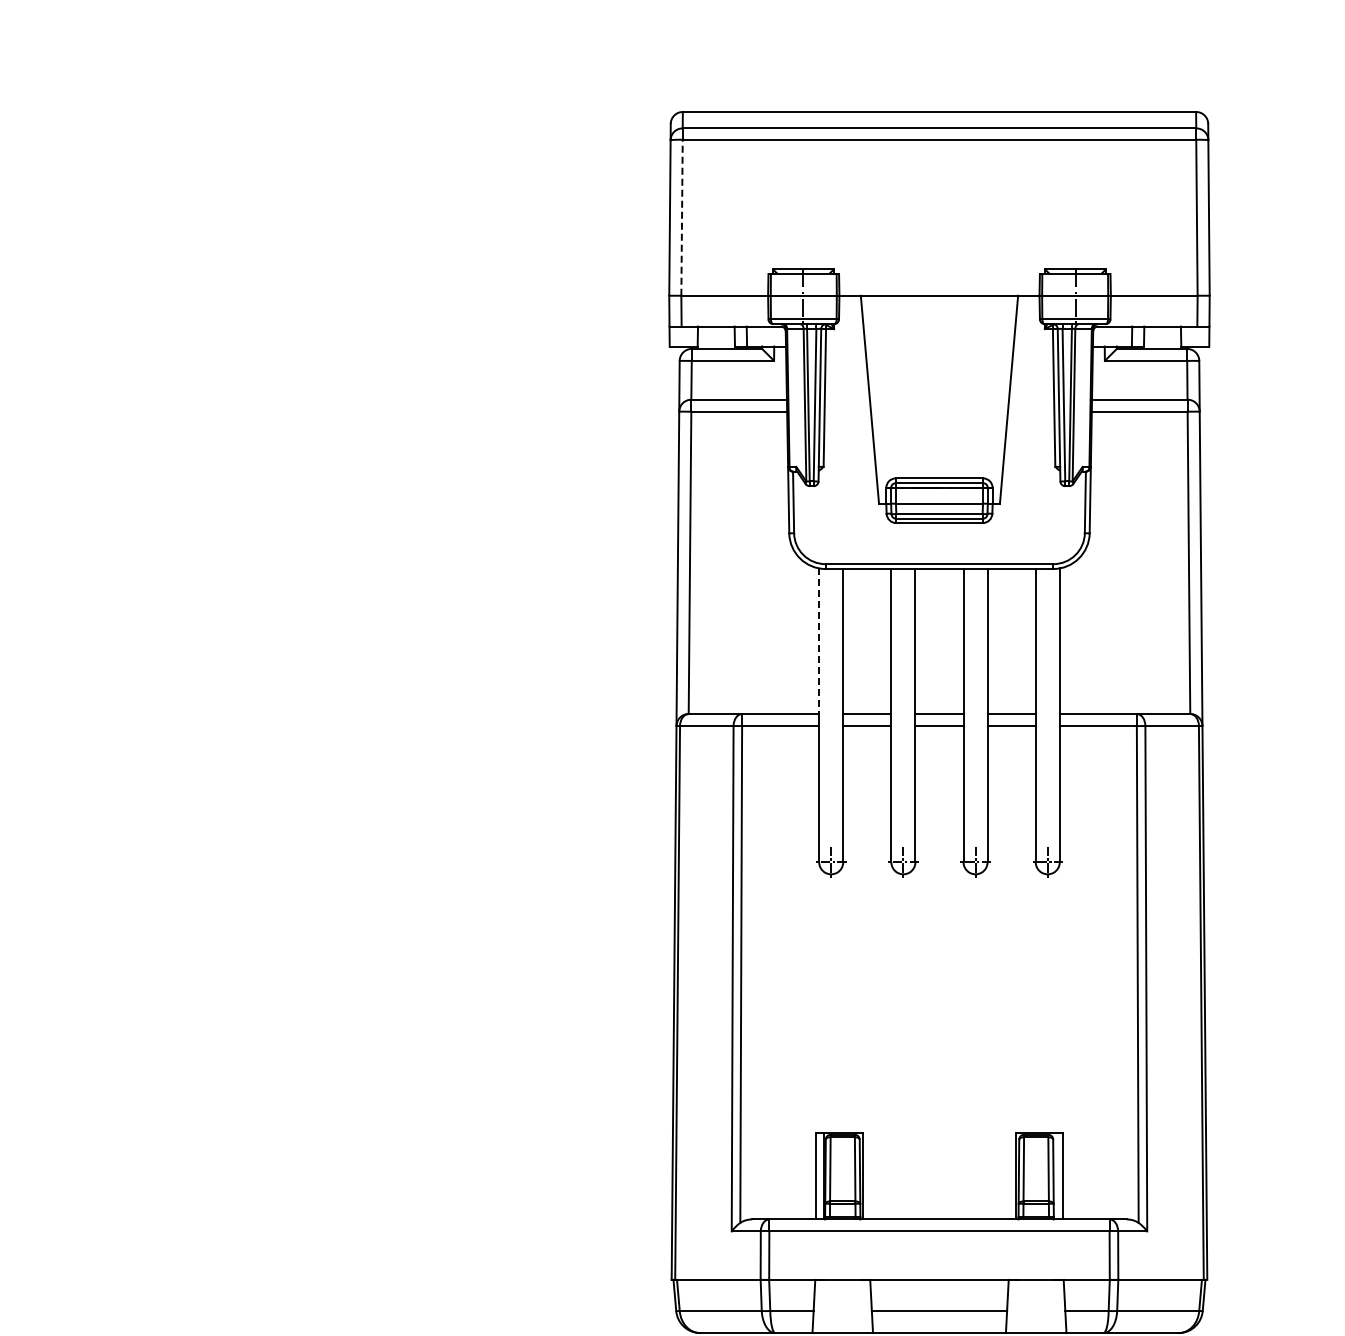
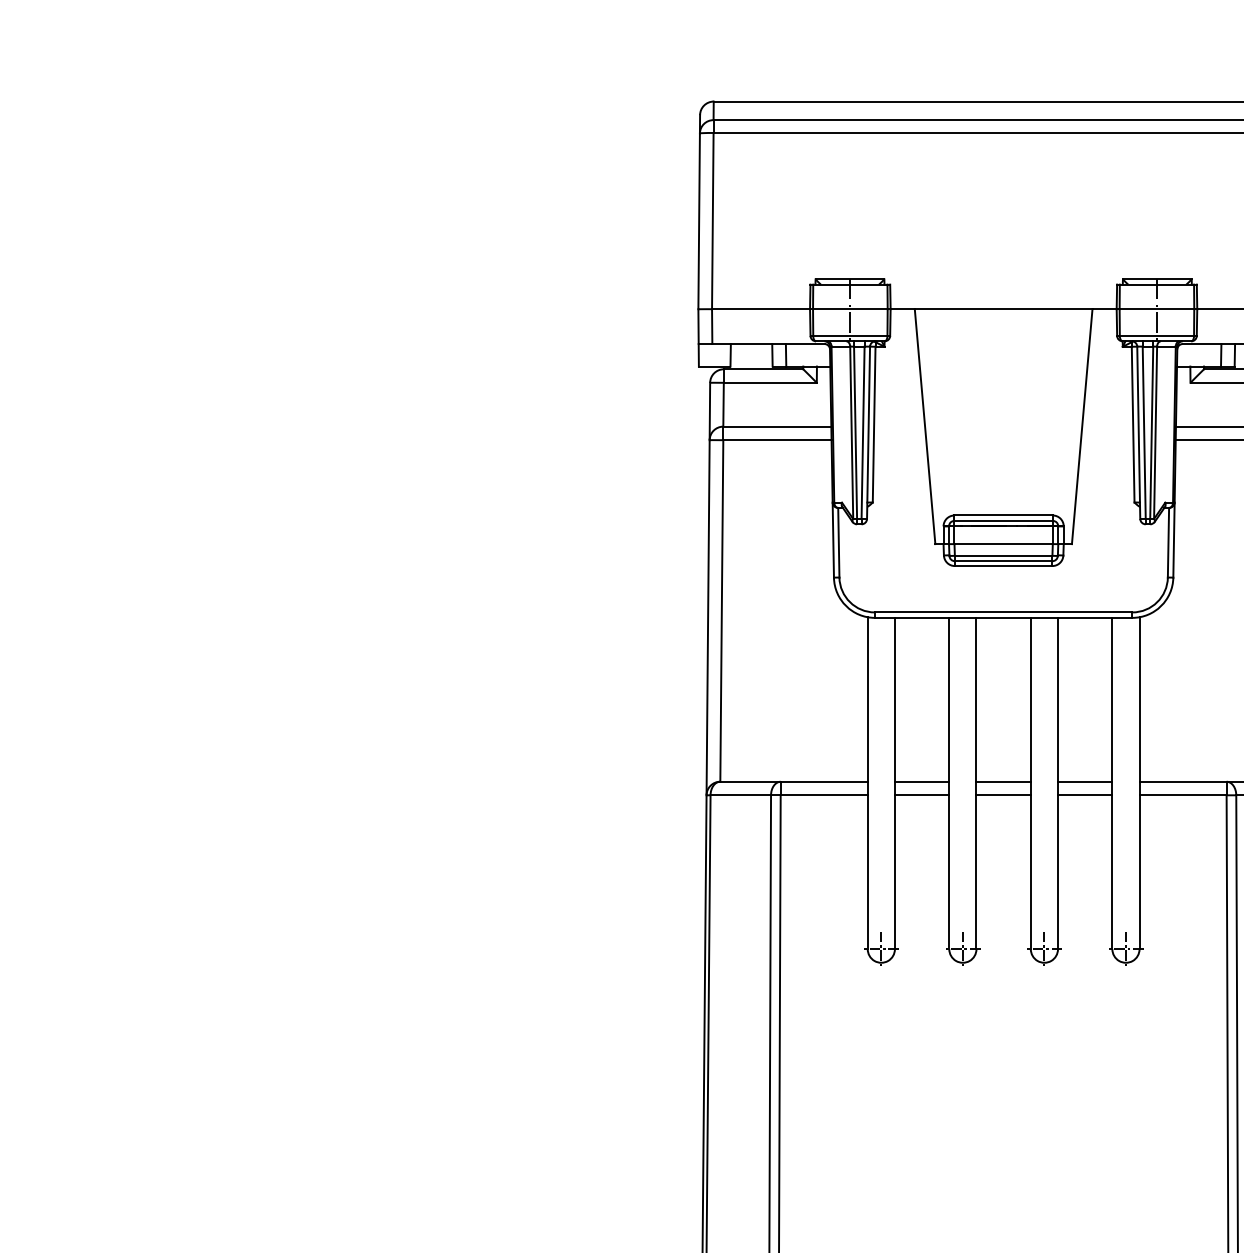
line: (682, 217) -> (713, 220), dashed -> solid
line: (819, 641) -> (868, 699), dashed -> solid

